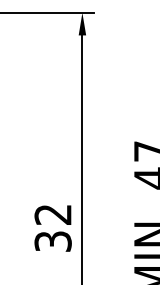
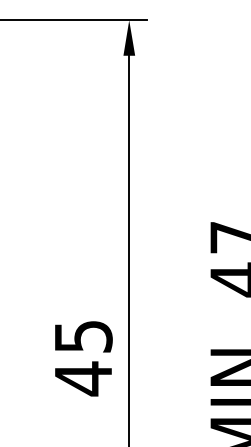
text: (52, 228) -> (82, 358), 32 -> 45

